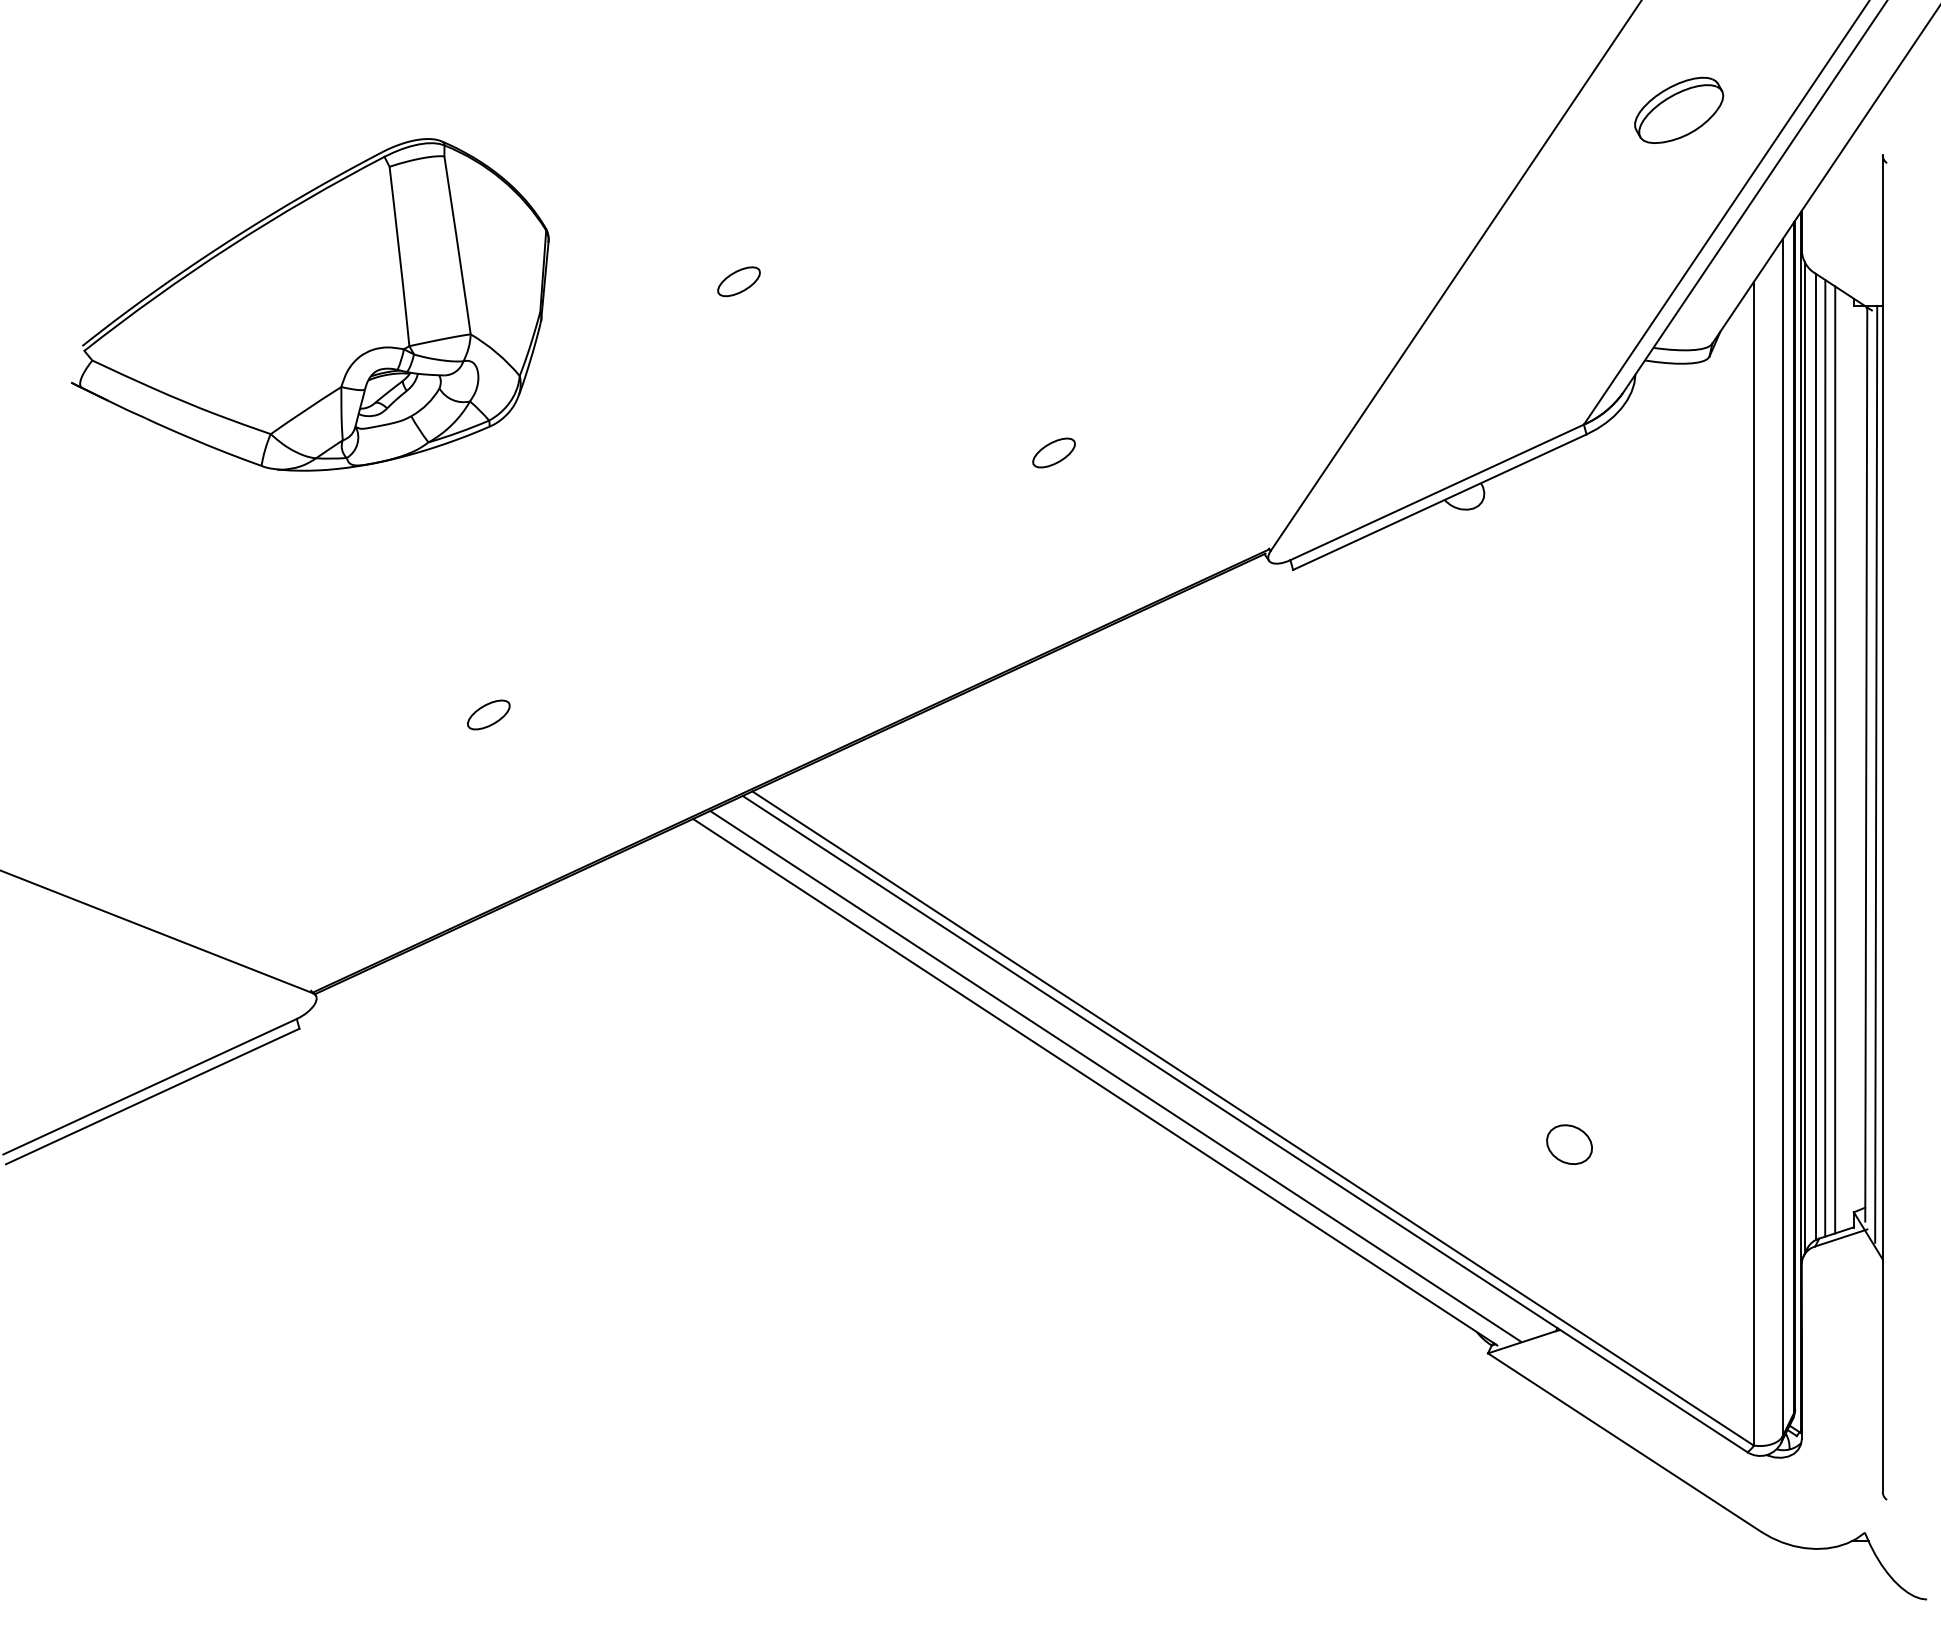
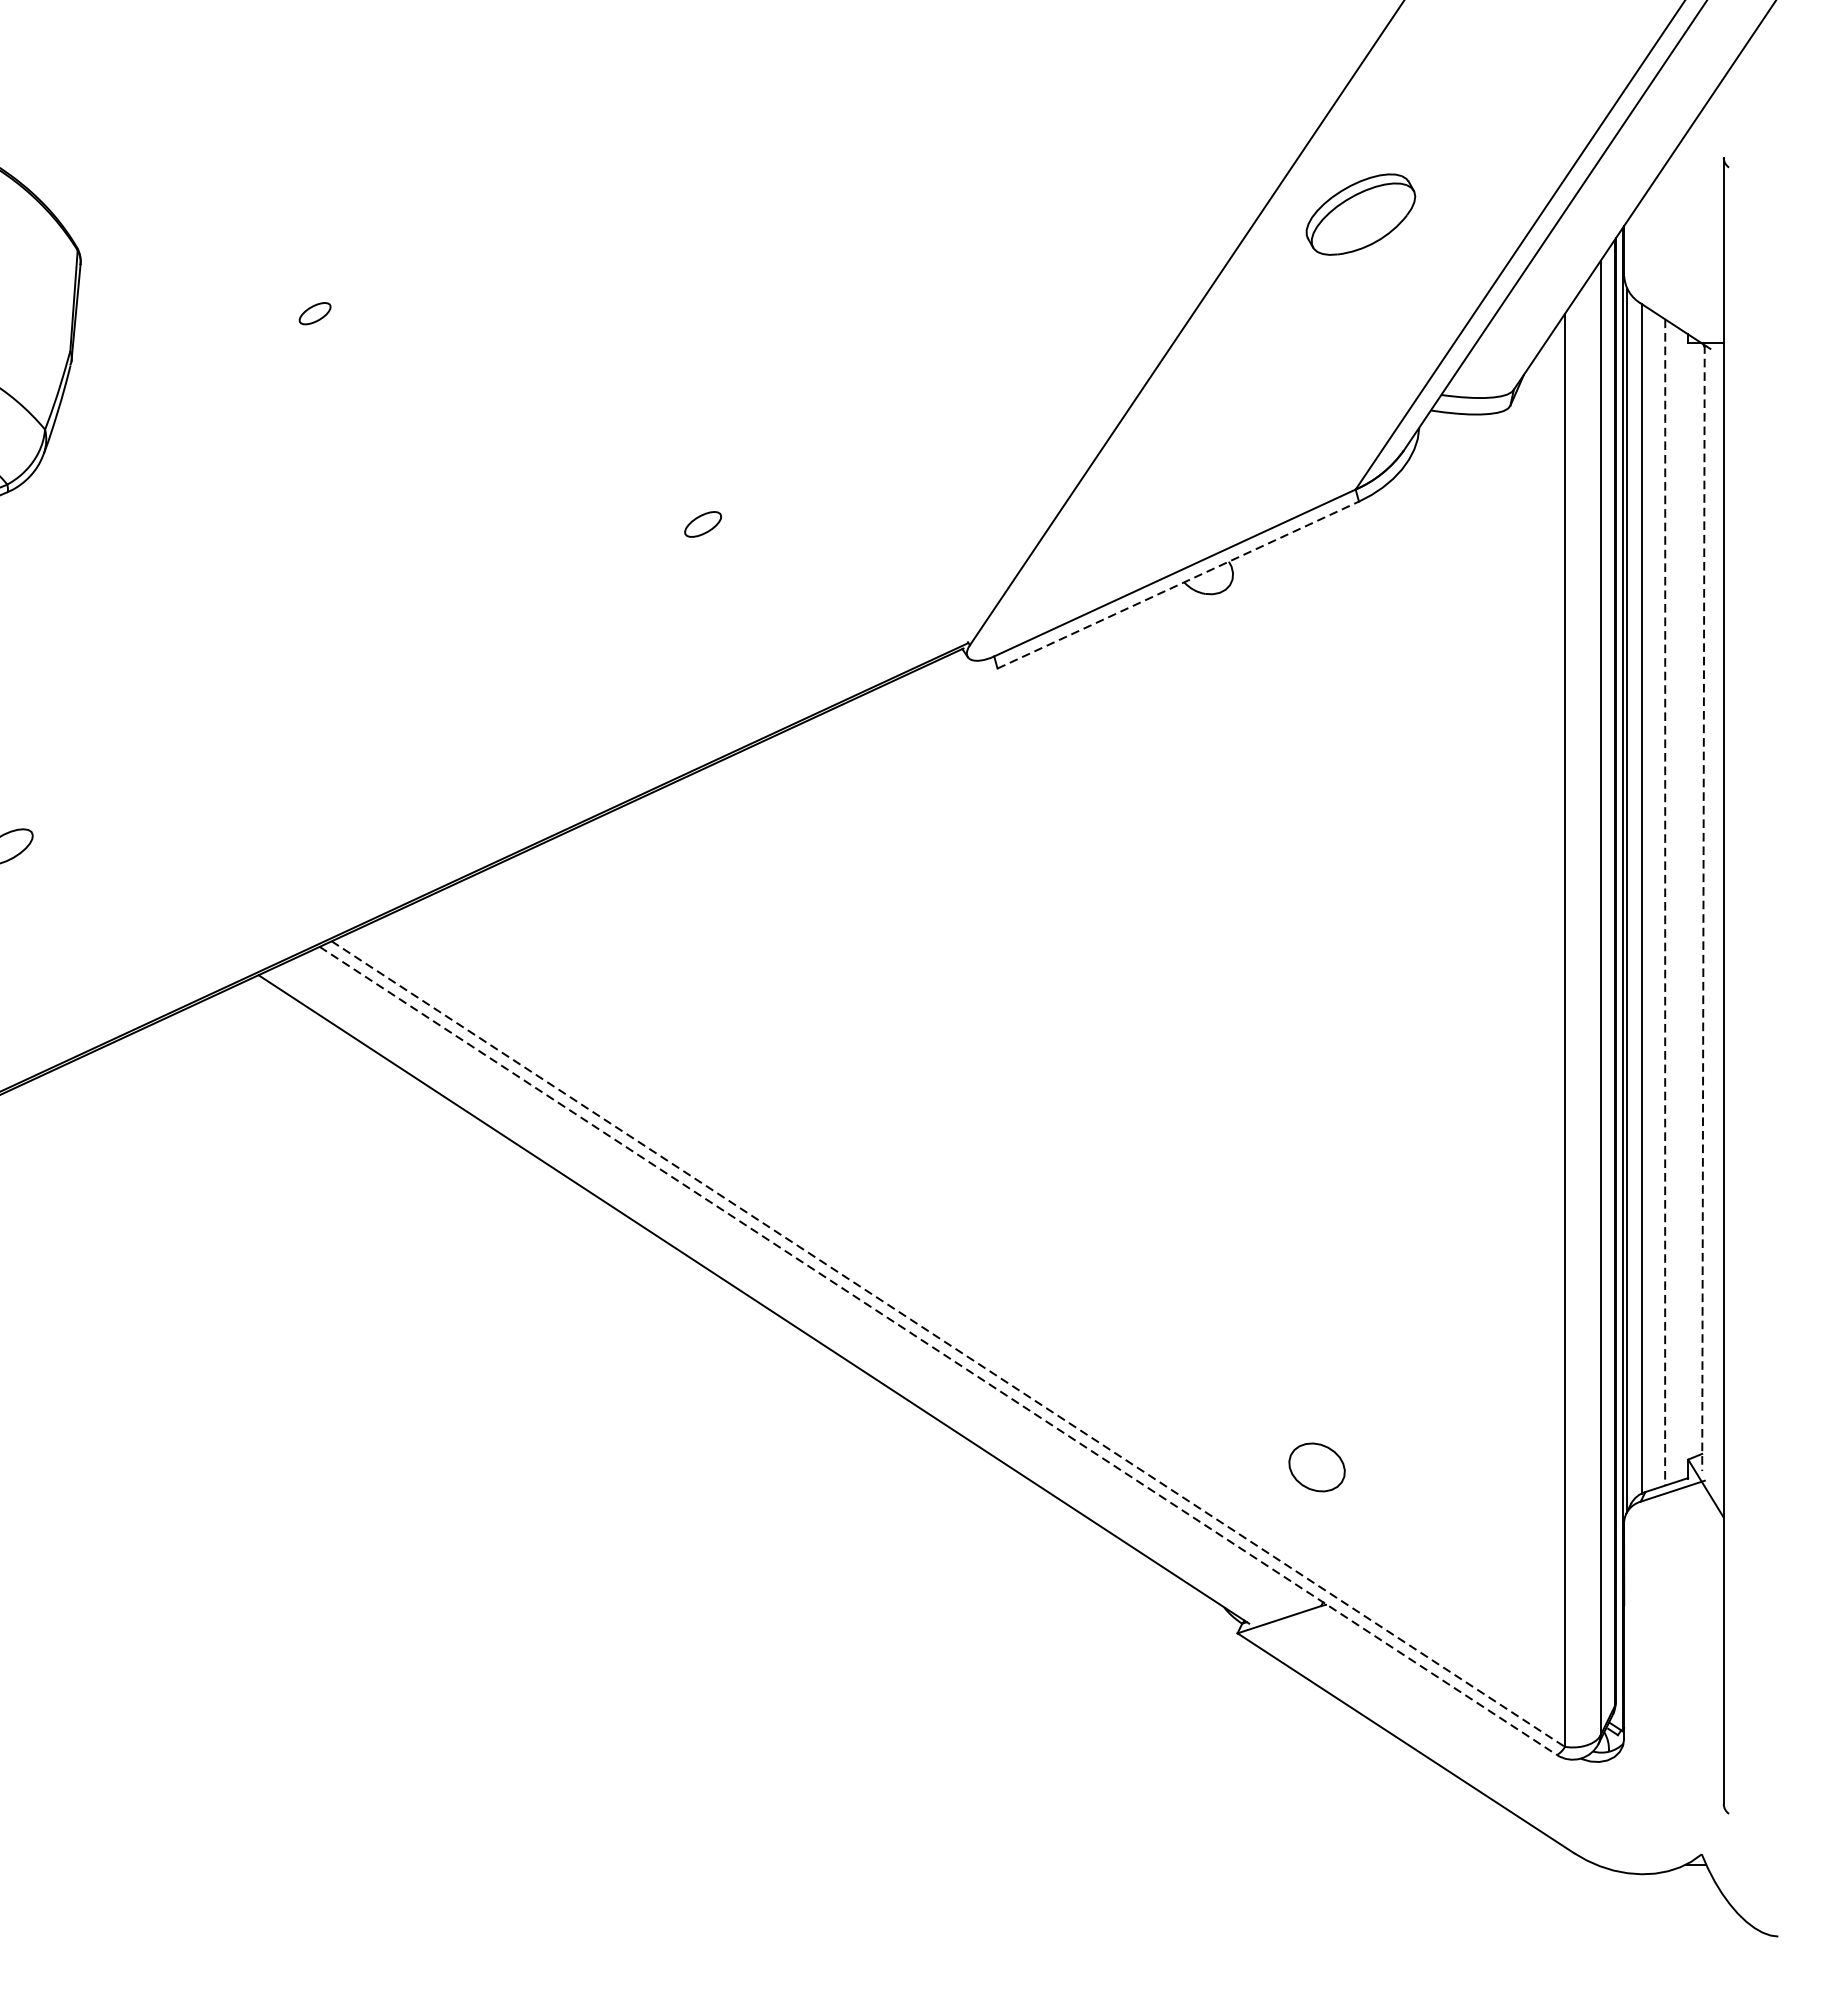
part: (1679, 109) -> (1361, 213), moved
part: (738, 281) -> (314, 313), size x0.6
part: (1053, 452) -> (702, 523), size x0.7
line: (1439, 502) -> (1177, 585), solid -> dashed
line: (1825, 758) -> (1653, 900), removed
line: (1835, 760) -> (1665, 903), solid -> dashed
line: (1866, 765) -> (1703, 909), solid -> dashed
line: (1876, 773) -> (1716, 919), removed
line: (1115, 1076) -> (778, 1292), removed
line: (1253, 1118) -> (948, 1344), solid -> dashed
line: (1245, 1124) -> (938, 1351), solid -> dashed
part: (1569, 1144) -> (1317, 1467), moved

